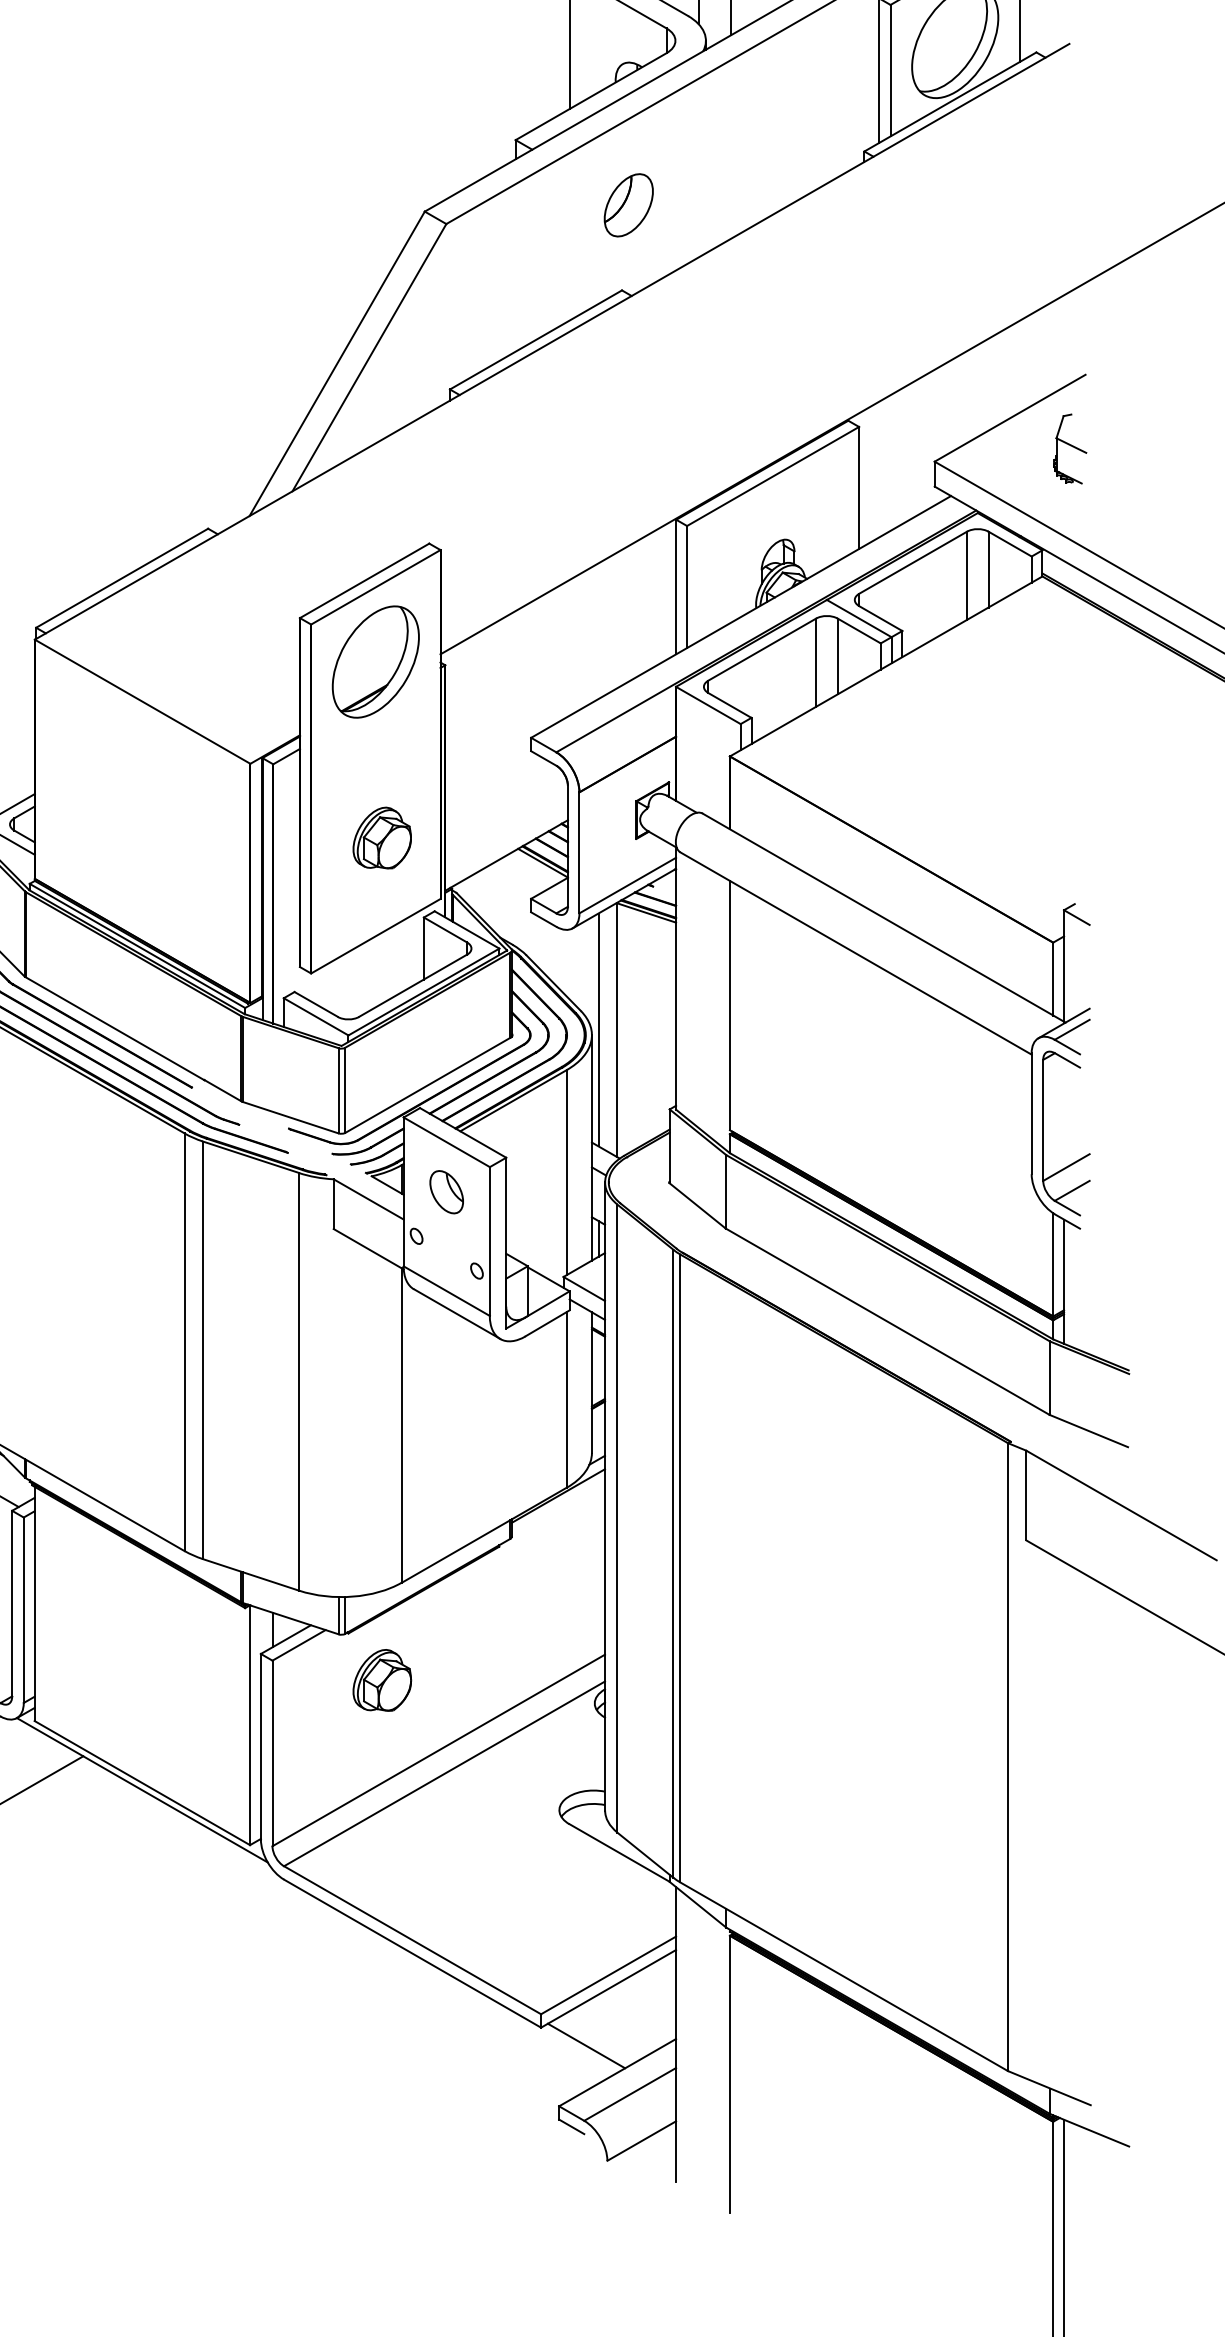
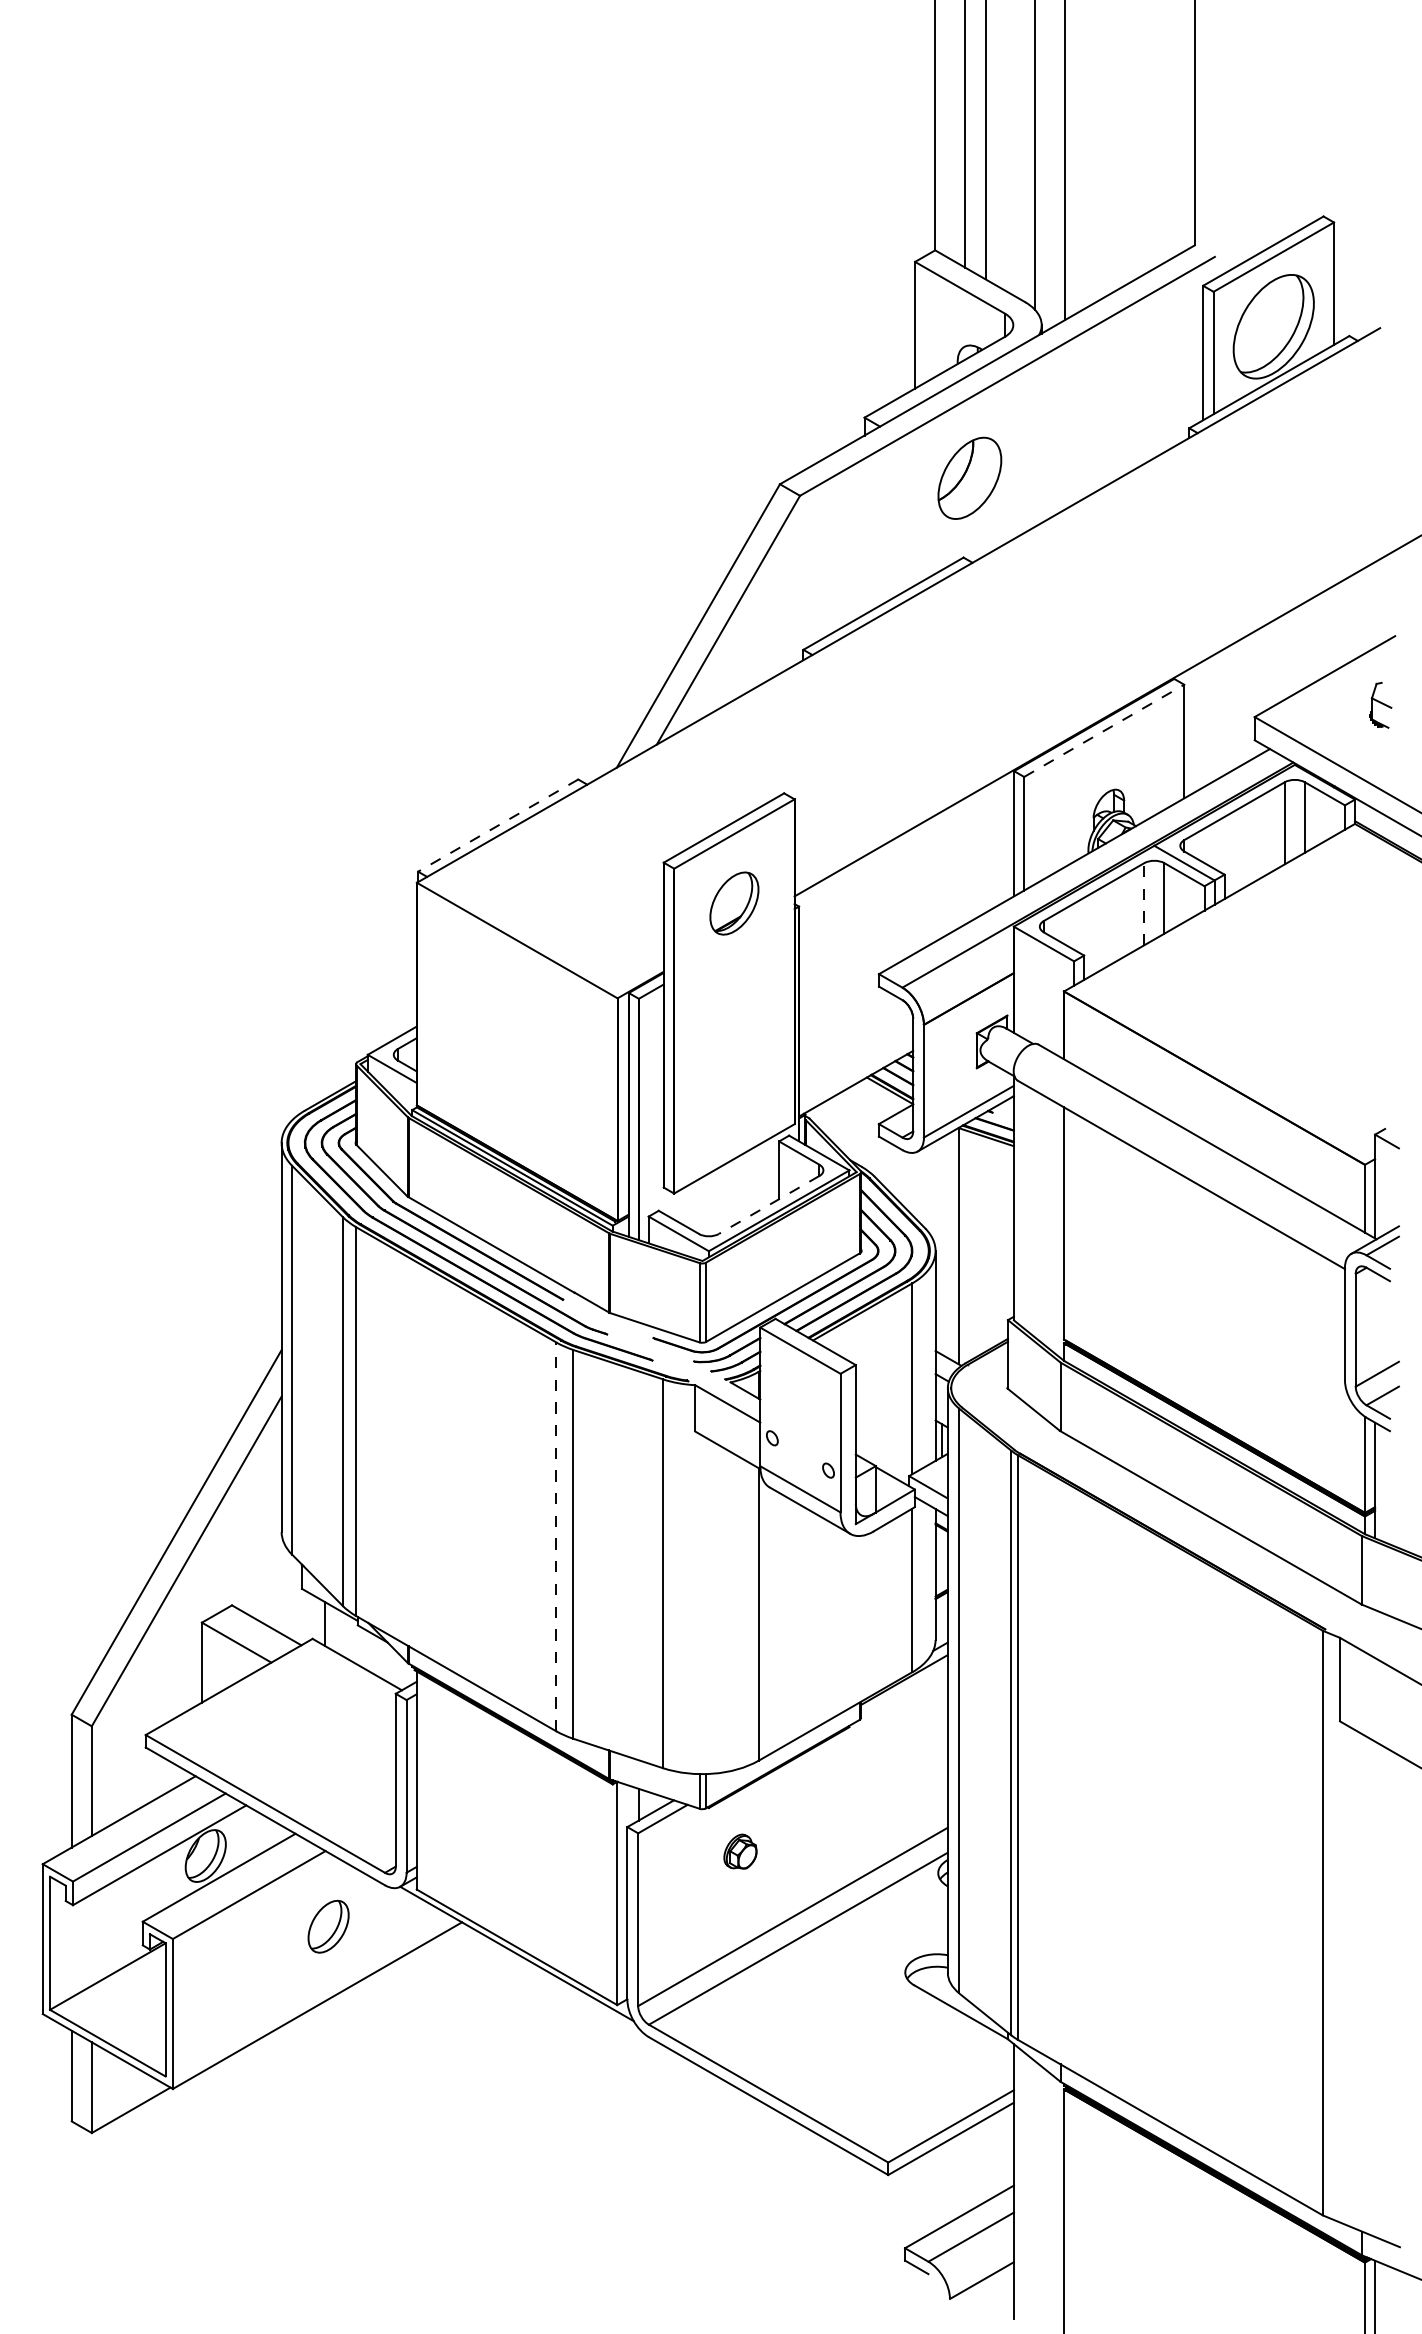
part: (628, 205) -> (969, 478), size x1.4
part: (1069, 449) -> (1380, 705), size x0.7
line: (773, 476) -> (1104, 730), solid -> dashed
line: (121, 578) -> (497, 825), solid -> dashed
part: (375, 661) -> (734, 903), size x0.6
line: (816, 661) -> (1144, 903), solid -> dashed
part: (382, 838) -> (740, 1067), removed
line: (413, 985) -> (769, 1204), solid -> dashed
line: (598, 1029) -> (941, 1245), removed
part: (446, 1191) -> (800, 1396), removed
line: (184, 1341) -> (556, 1536), solid -> dashed
part: (382, 1680) -> (740, 1851), size x0.6
line: (586, 2045) -> (930, 2191), removed

